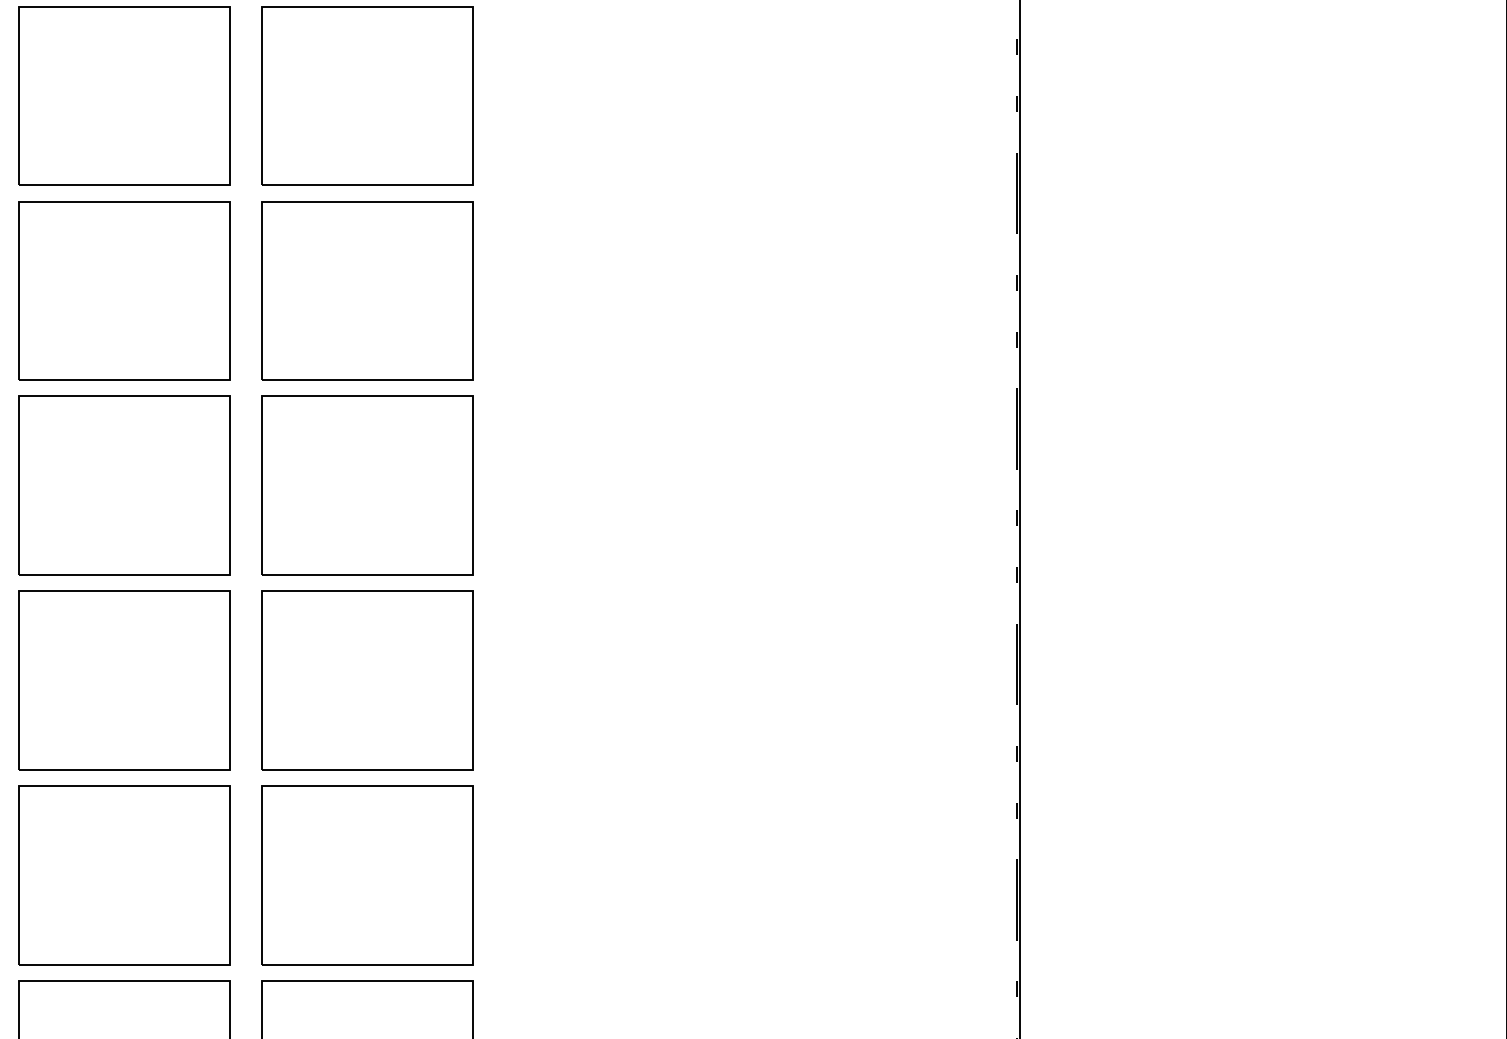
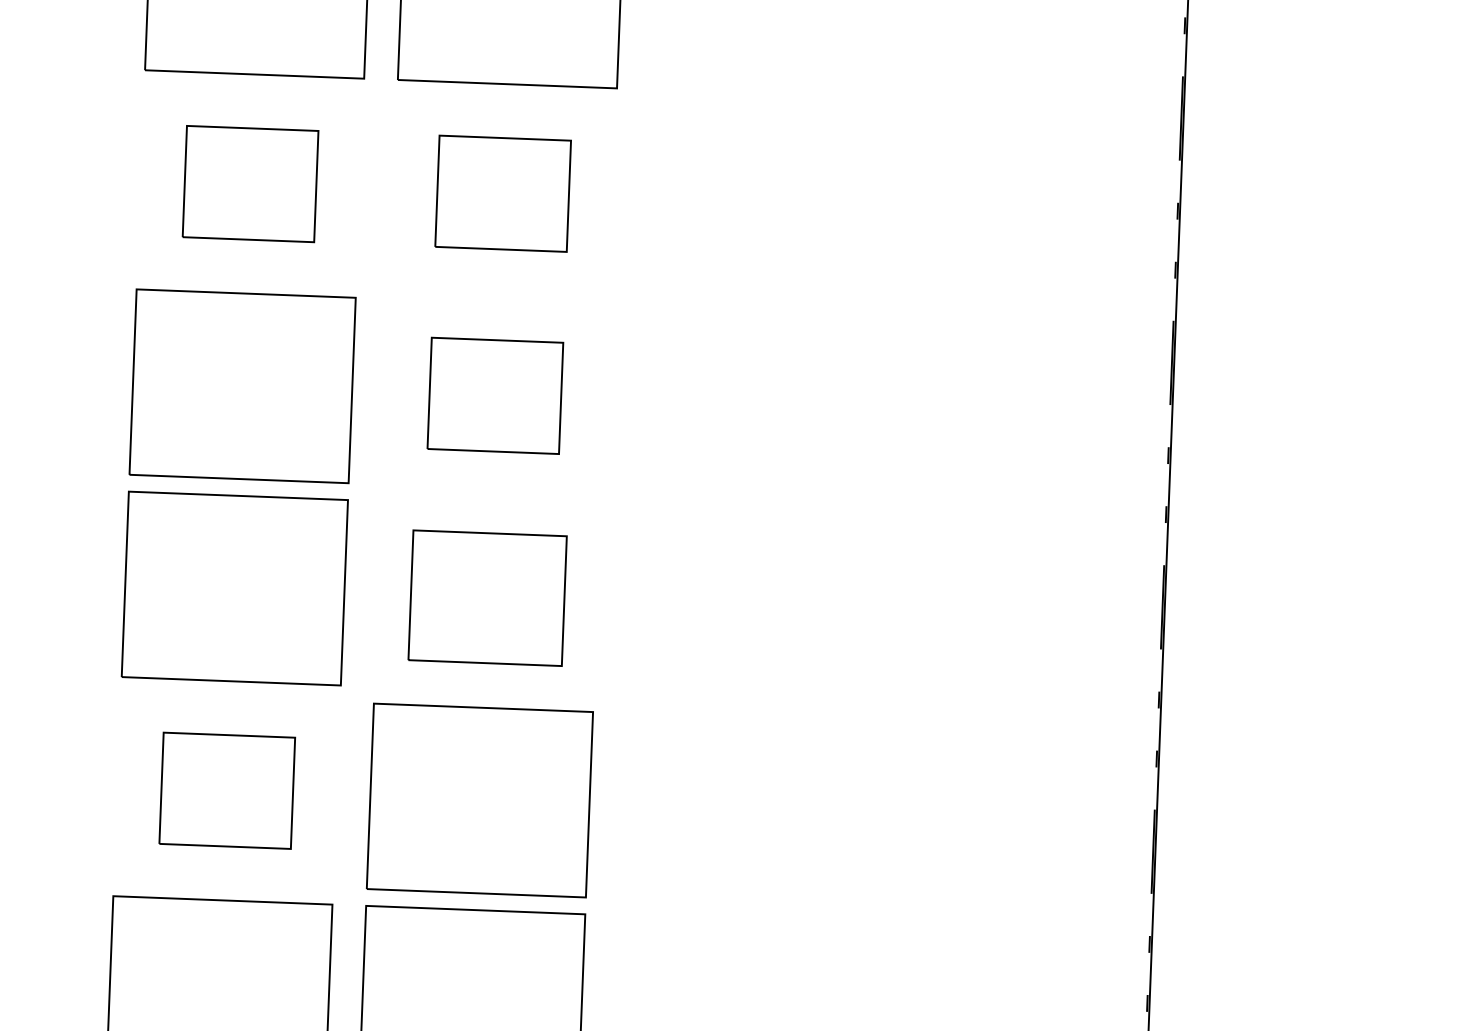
part: (124, 290) -> (250, 183), size x0.6
part: (367, 290) -> (503, 193), size x0.6
part: (367, 485) -> (495, 395), size x0.6
part: (367, 680) -> (487, 598), size x0.7
part: (124, 875) -> (227, 790), size x0.6

